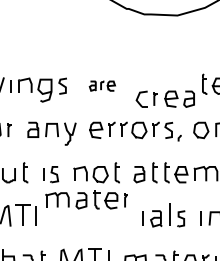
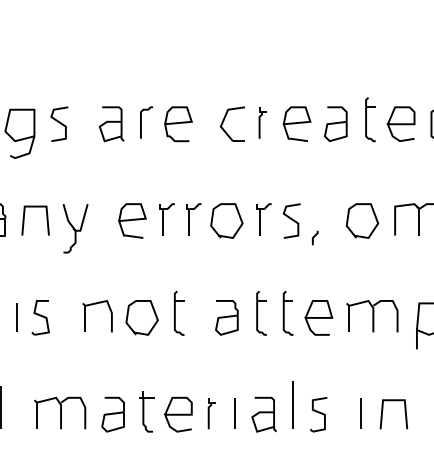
part: (102, 85) -> (146, 122), size x1.67
part: (164, 98) -> (281, 122), moved
part: (86, 199) -> (124, 411), moved

